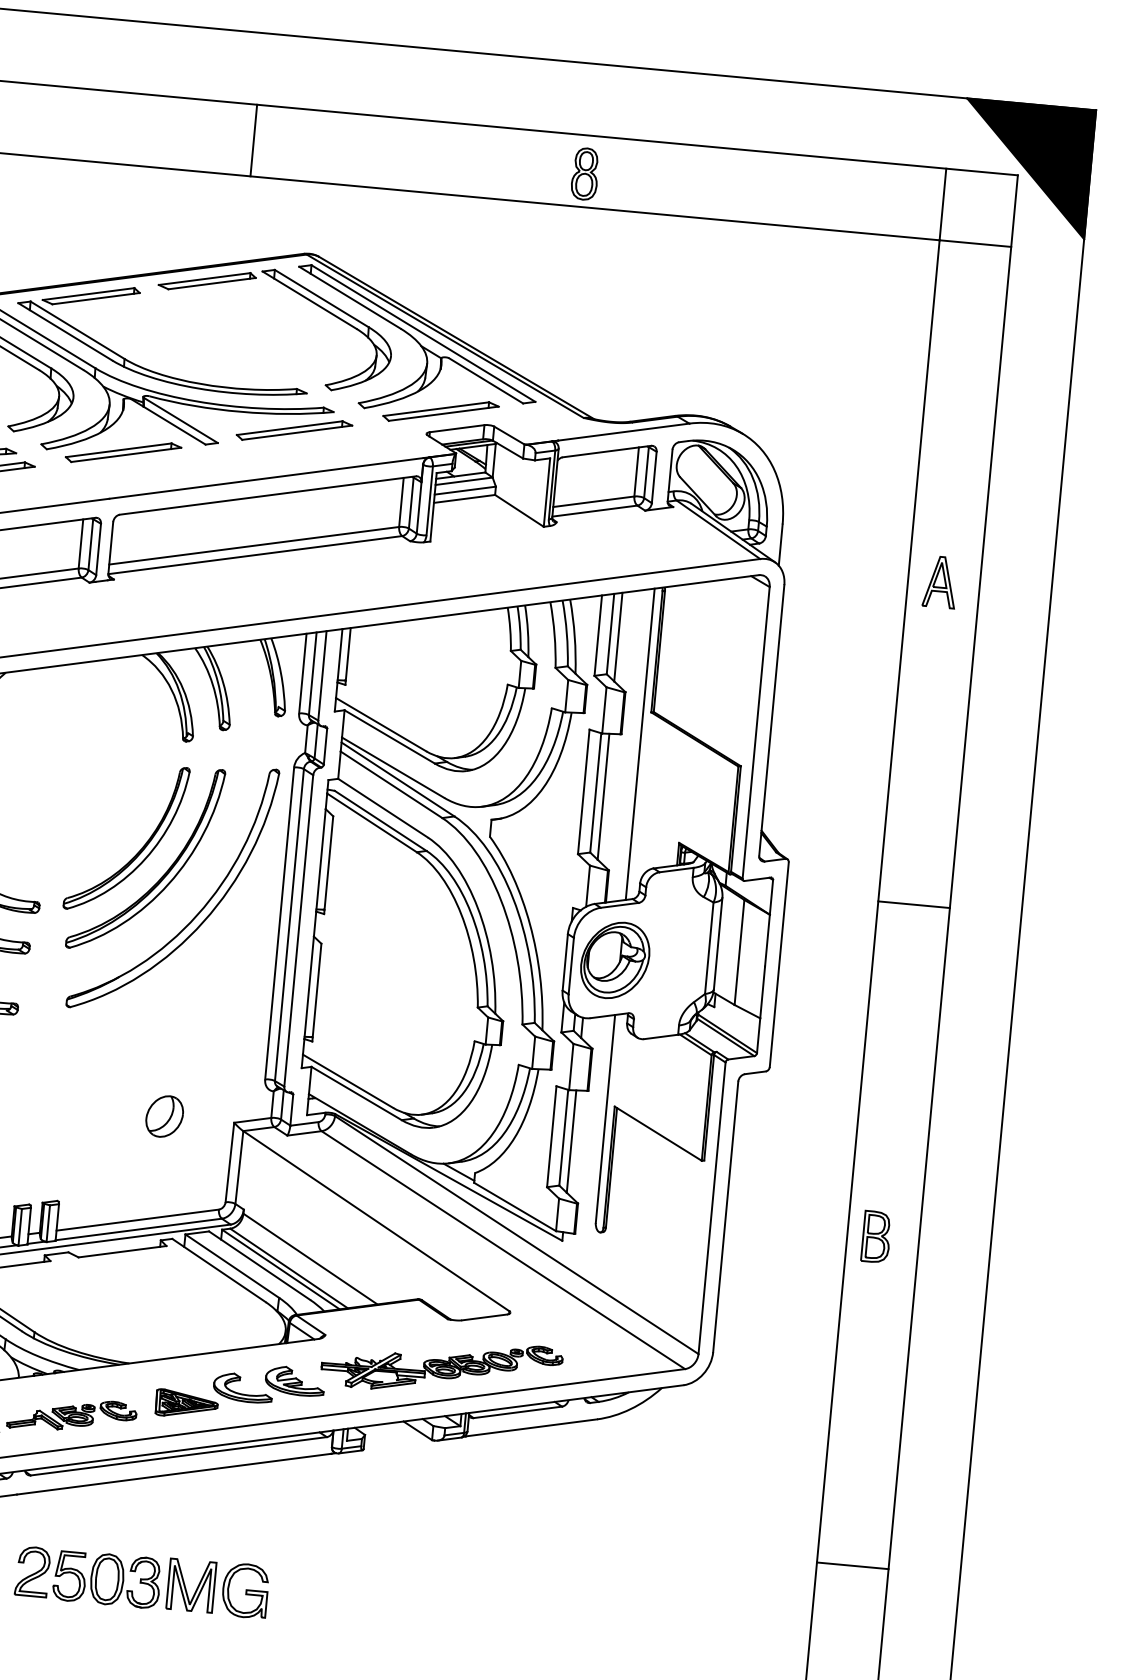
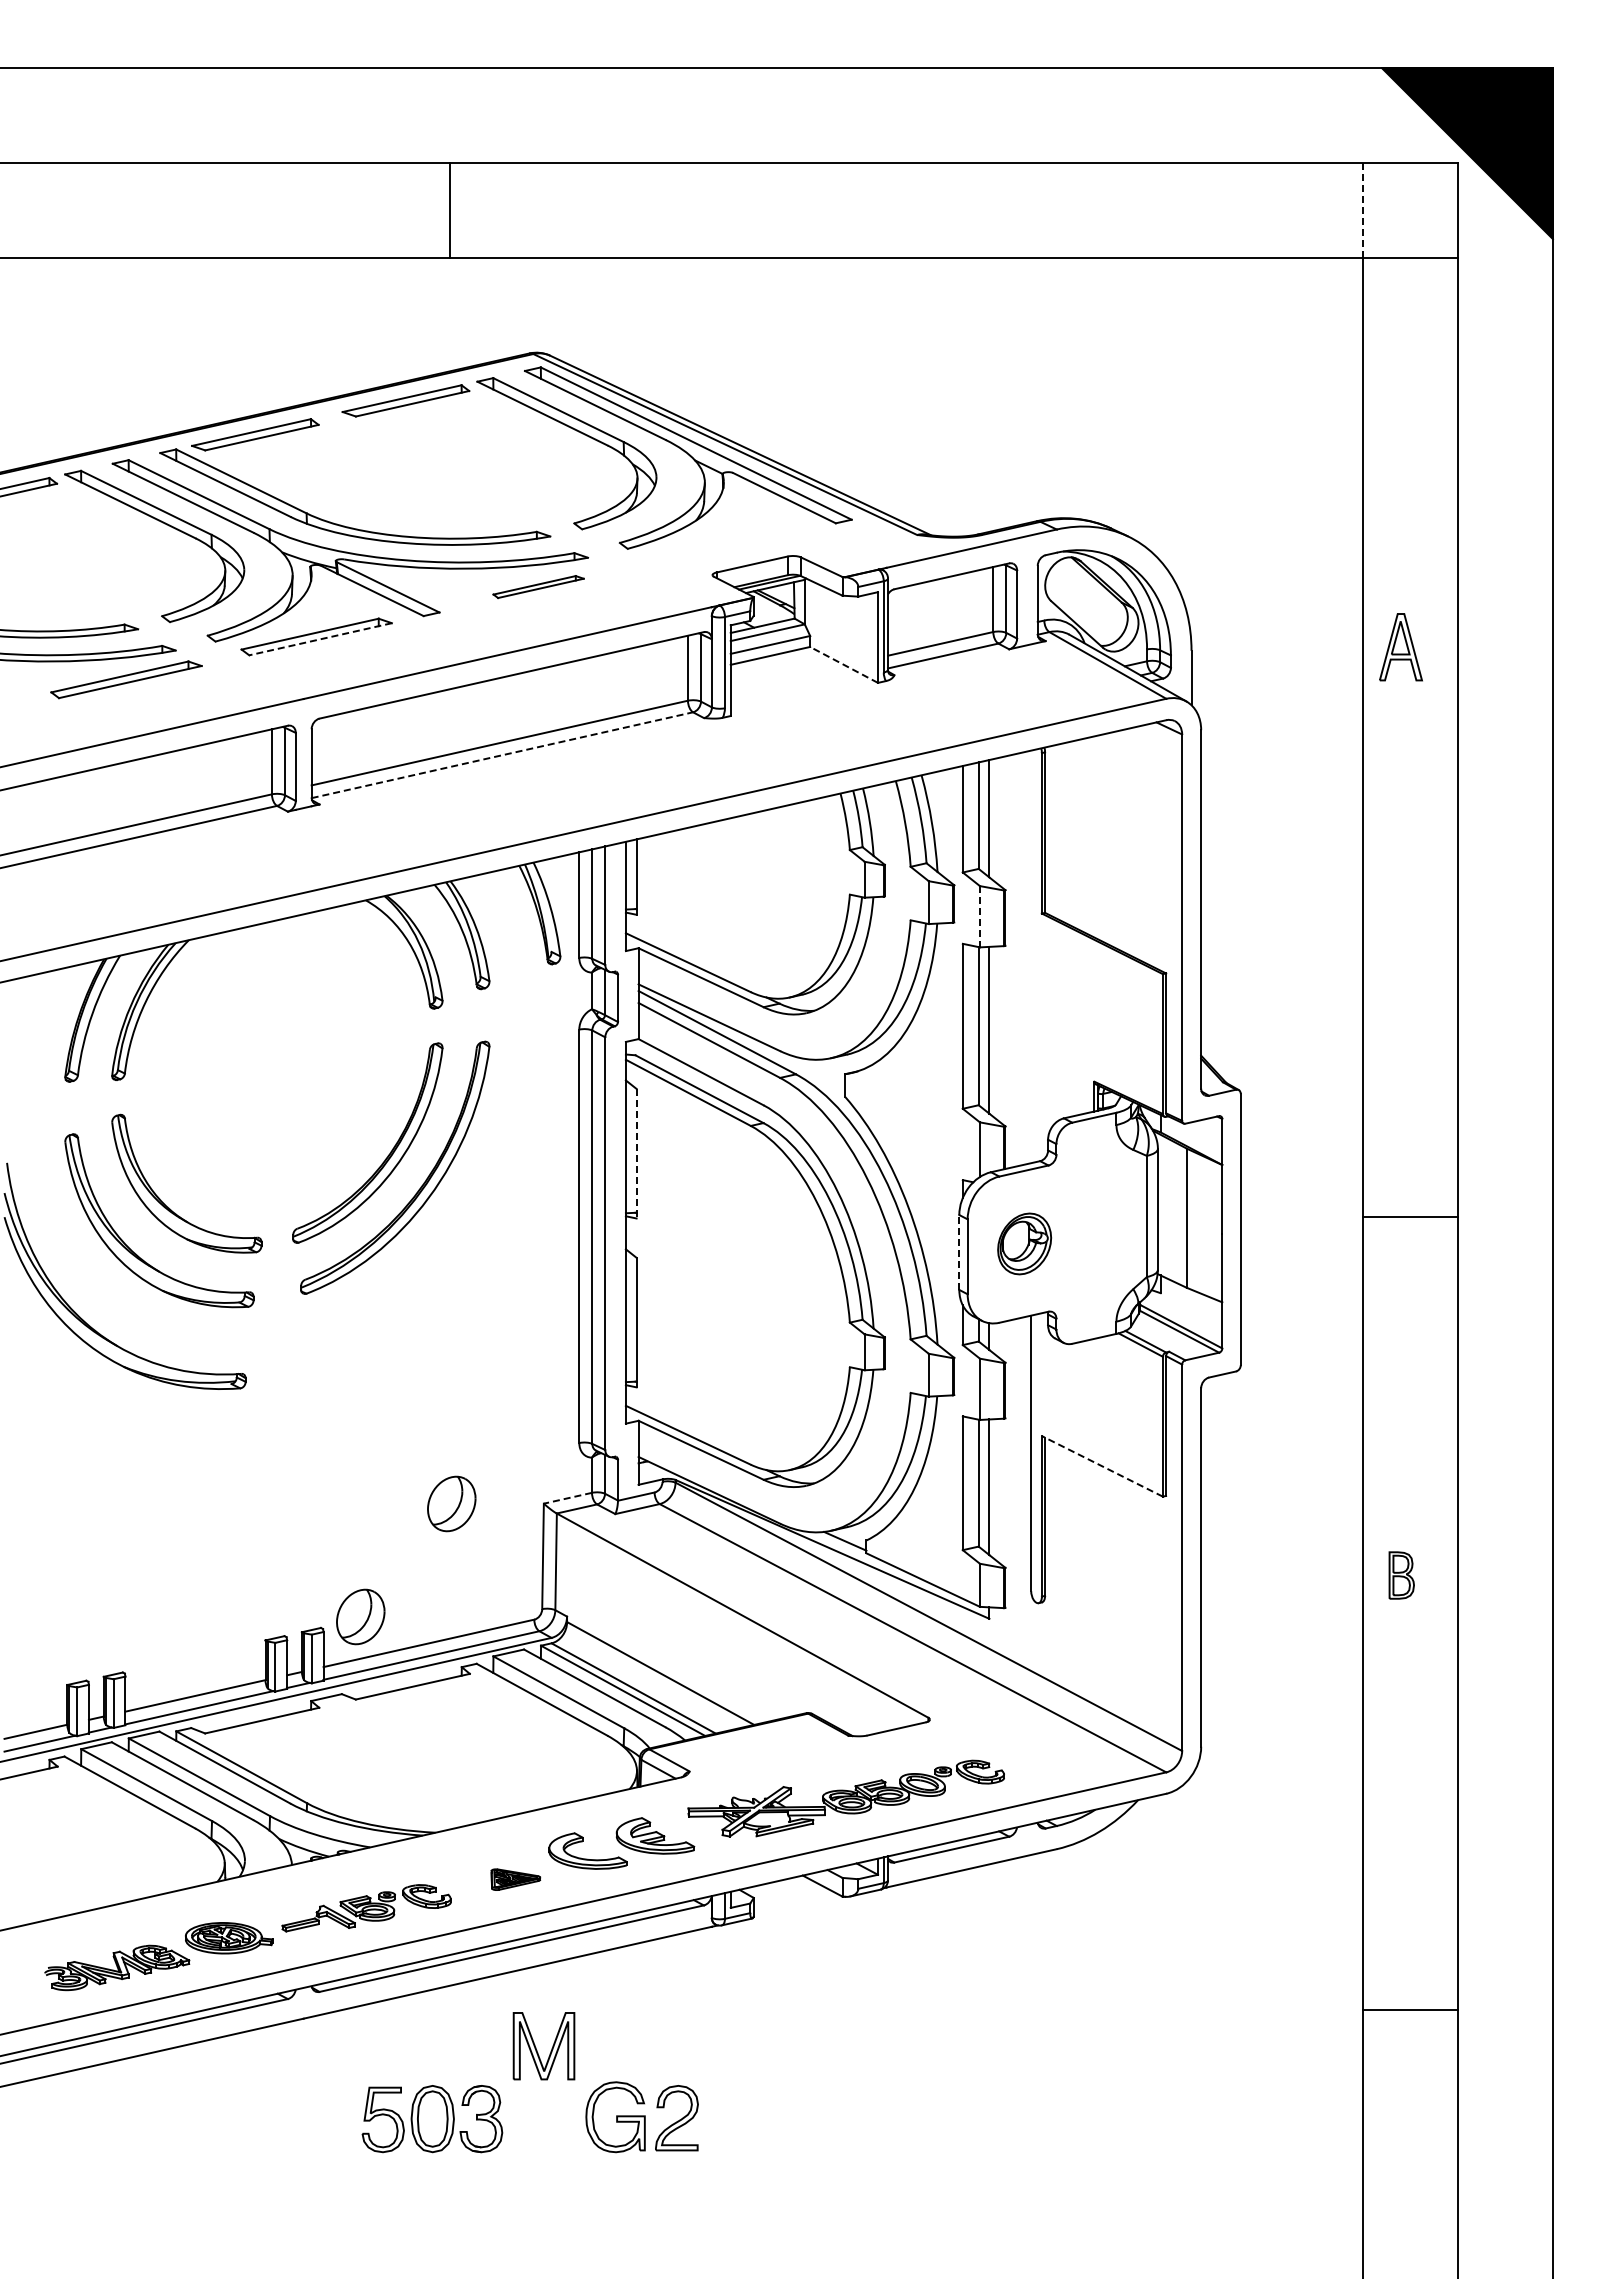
part: (585, 174) -> (889, 214), removed
line: (943, 204) -> (1363, 210), solid -> dashed
part: (440, 411) -> (728, 544), removed
part: (294, 430) -> (538, 586), size x0.6
line: (126, 455) -> (320, 639), solid -> dashed
line: (519, 510) -> (843, 664), solid -> dashed
line: (255, 555) -> (502, 755), solid -> dashed
part: (940, 582) -> (1400, 647), moved
line: (604, 710) -> (979, 916), solid -> dashed
line: (640, 744) -> (1031, 956), removed
line: (328, 865) -> (636, 1153), solid -> dashed
line: (913, 904) -> (1410, 1217), moved
part: (200, 910) -> (473, 1228), removed
part: (615, 960) -> (1024, 1243), size x0.6
line: (565, 961) -> (959, 1251), solid -> dashed
line: (252, 1120) -> (567, 1498), solid -> dashed
line: (658, 1133) -> (1102, 1466), solid -> dashed
part: (87, 1195) -> (360, 1616), added
part: (876, 1236) -> (1401, 1575), size x0.7
part: (186, 1404) -> (515, 1879), size x0.6
part: (32, 1571) -> (676, 2118), moved
part: (185, 1586) -> (536, 2047), moved

